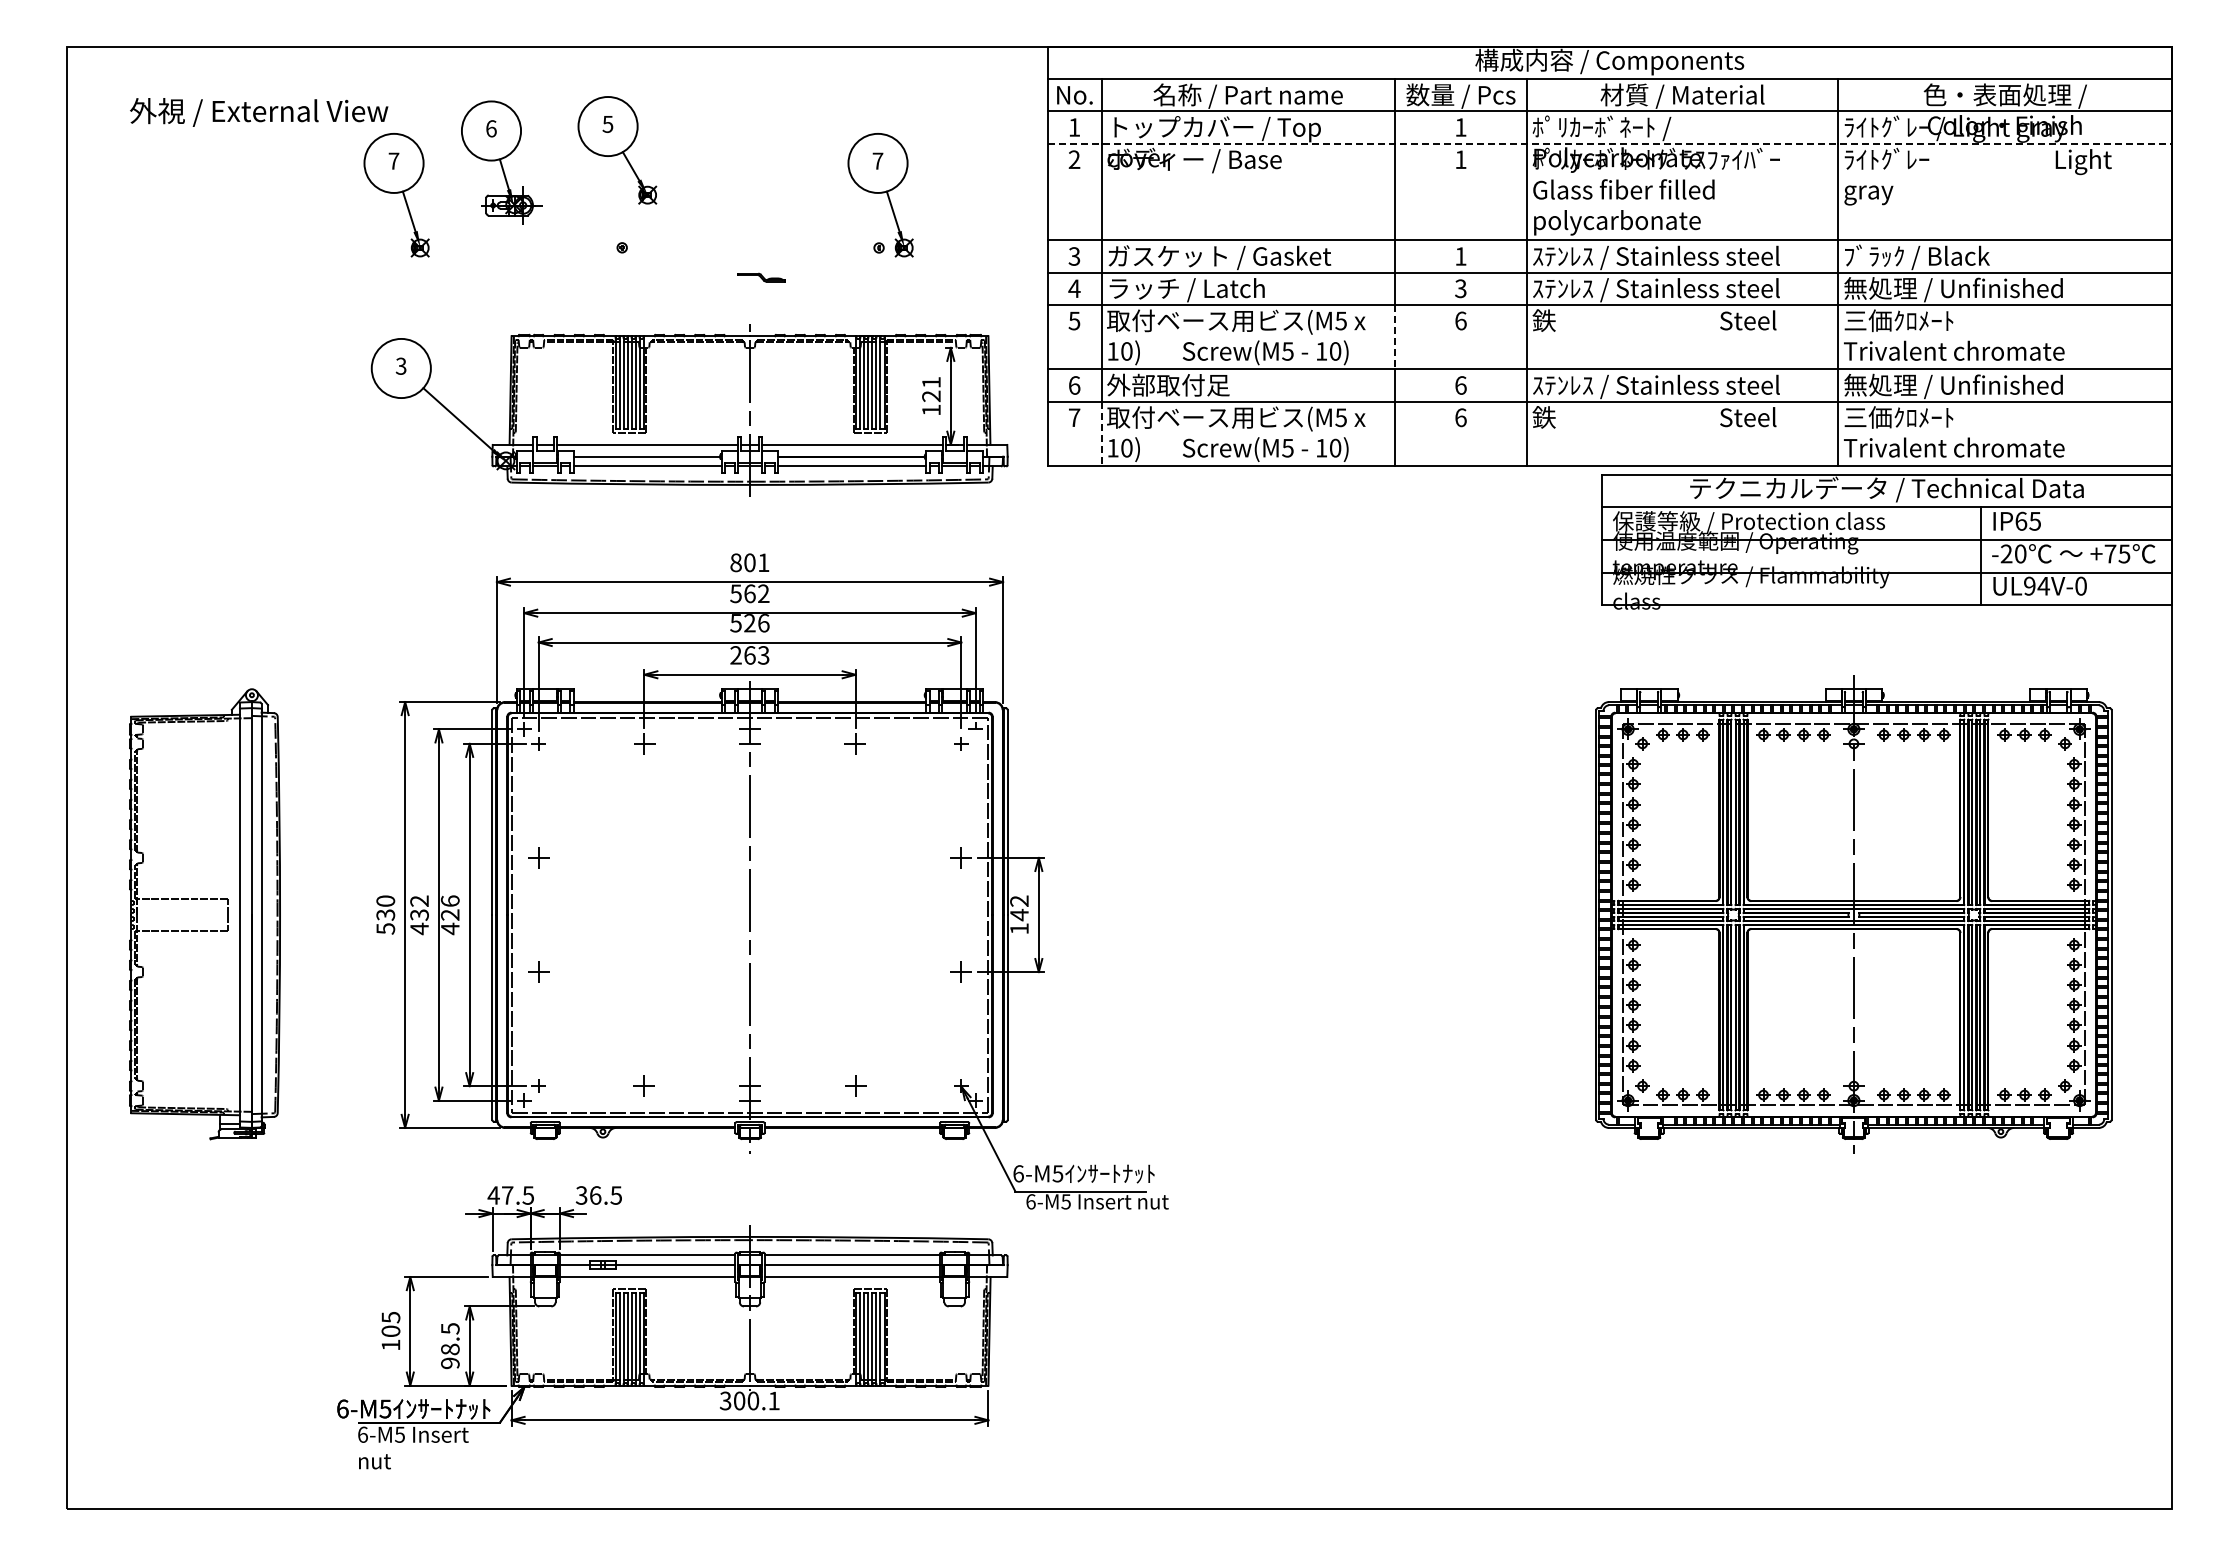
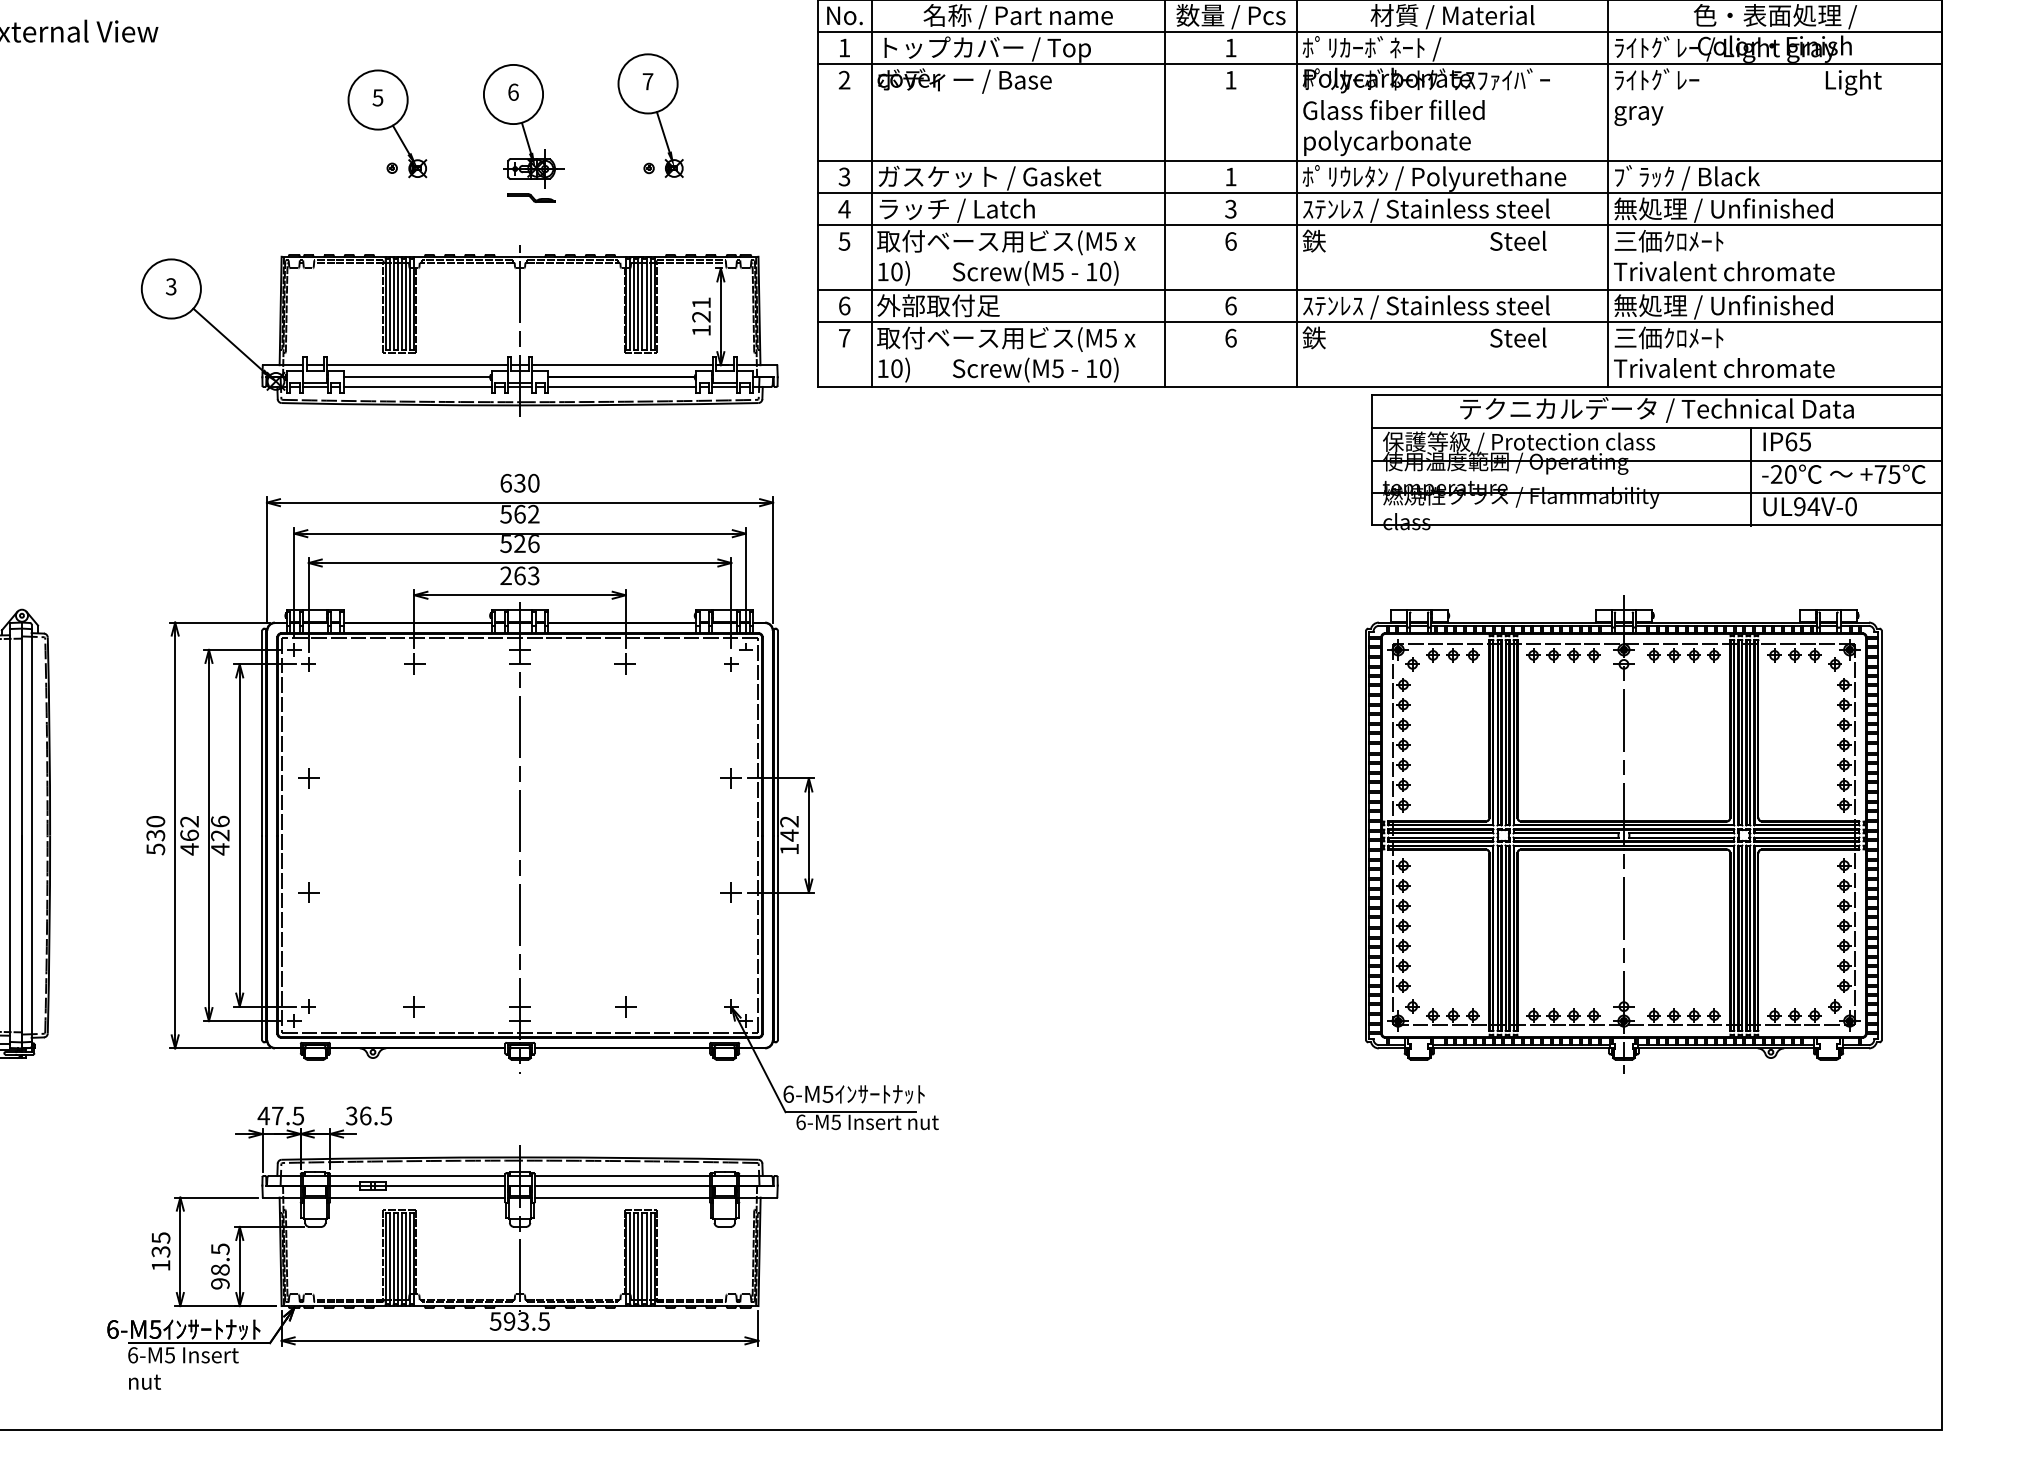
line: (1610, 143) -> (1380, 63), dashed -> solid
part: (617, 150) -> (387, 123), moved
part: (501, 162) -> (523, 125), moved
part: (396, 195) -> (166, 115), removed
text: (1664, 257) -> (1434, 177), ｽﾃﾝﾚｽ / Stainless steel -> ﾎﾟﾘｳﾚﾀﾝ / Polyurethane
line: (1394, 337) -> (1164, 257), dashed -> solid
line: (1101, 434) -> (871, 354), dashed -> solid
text: (749, 562) -> (519, 482), 801 -> 630
text: (419, 914) -> (189, 834), 432 -> 462
text: (390, 1331) -> (160, 1251), 105 -> 135
text: (749, 1400) -> (519, 1320), 300.1 -> 593.5

